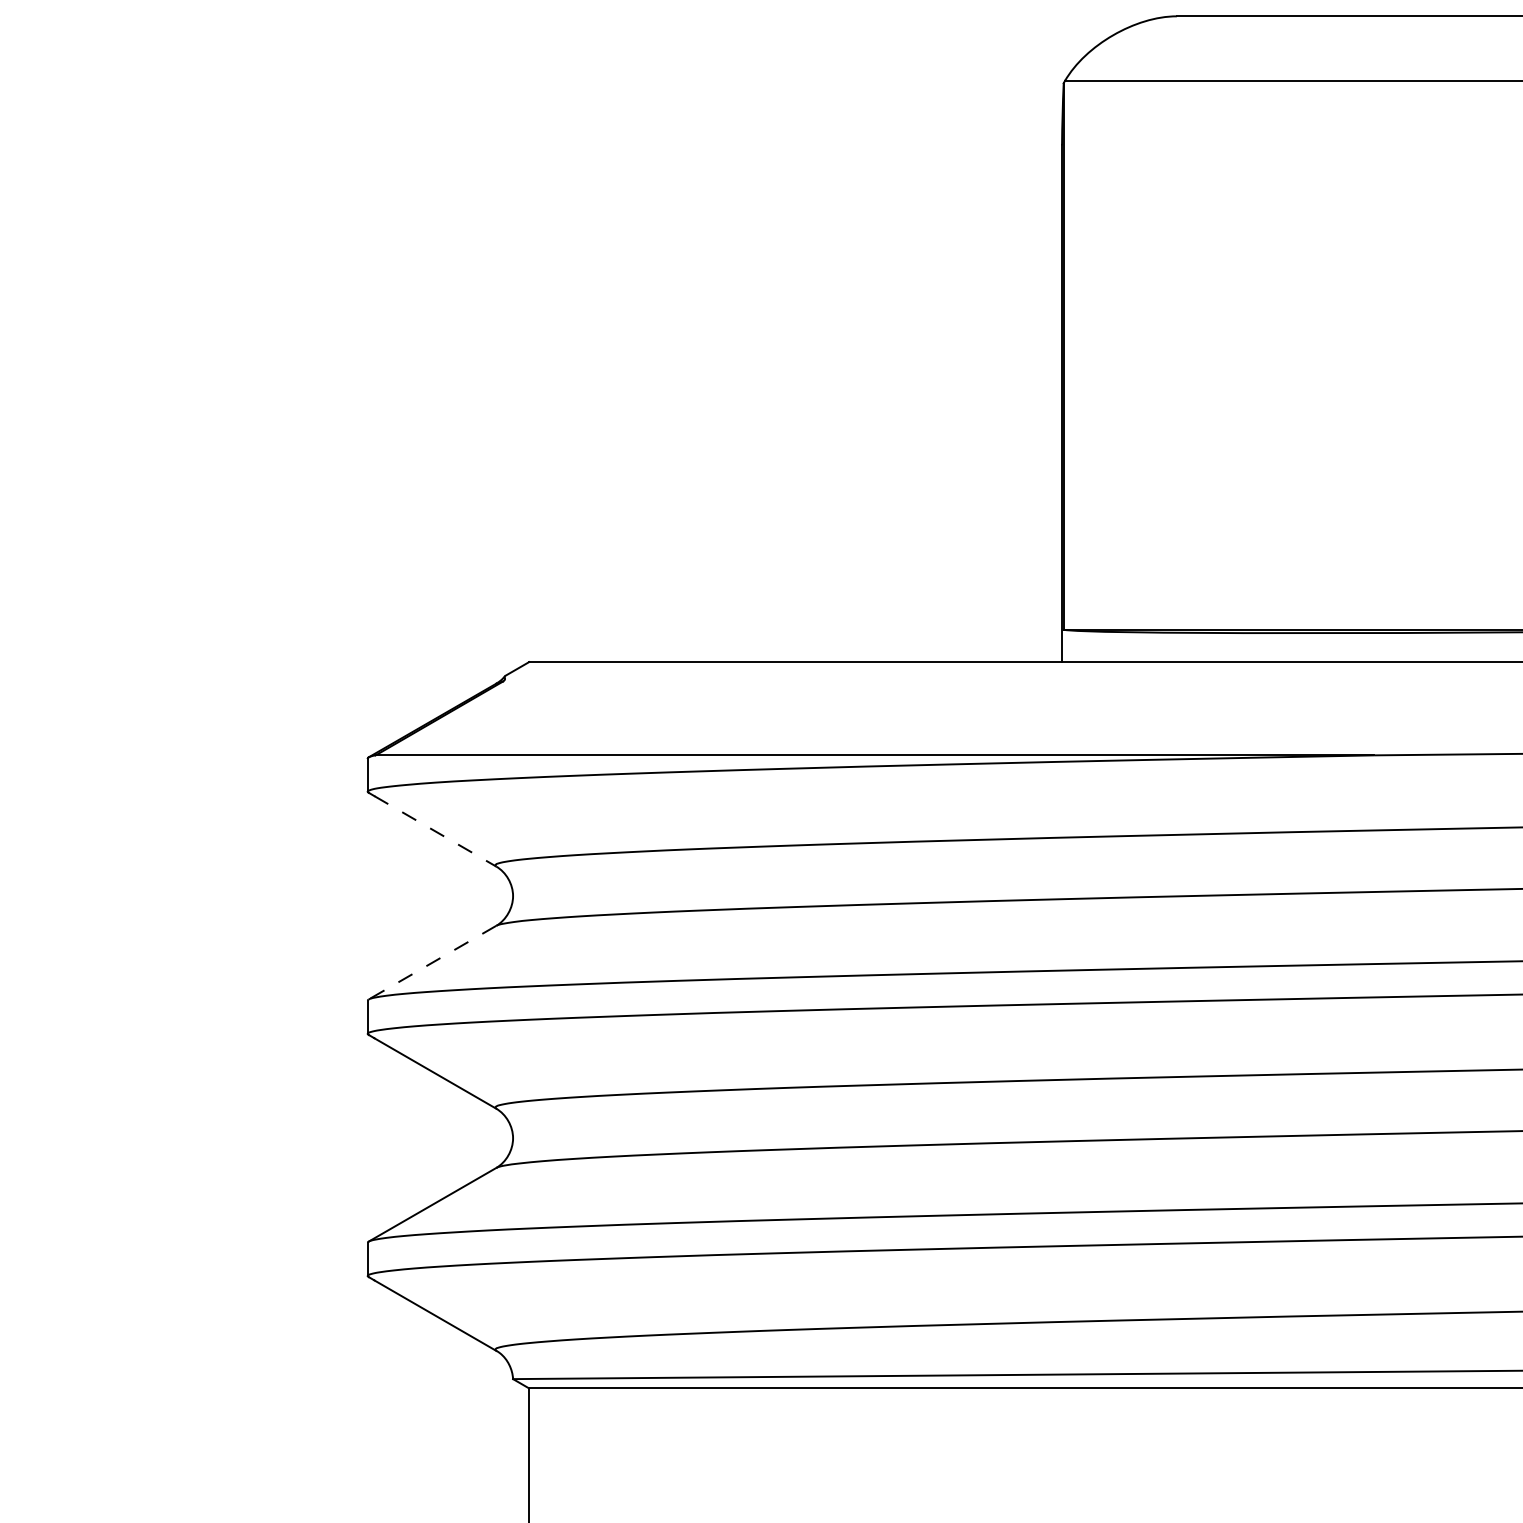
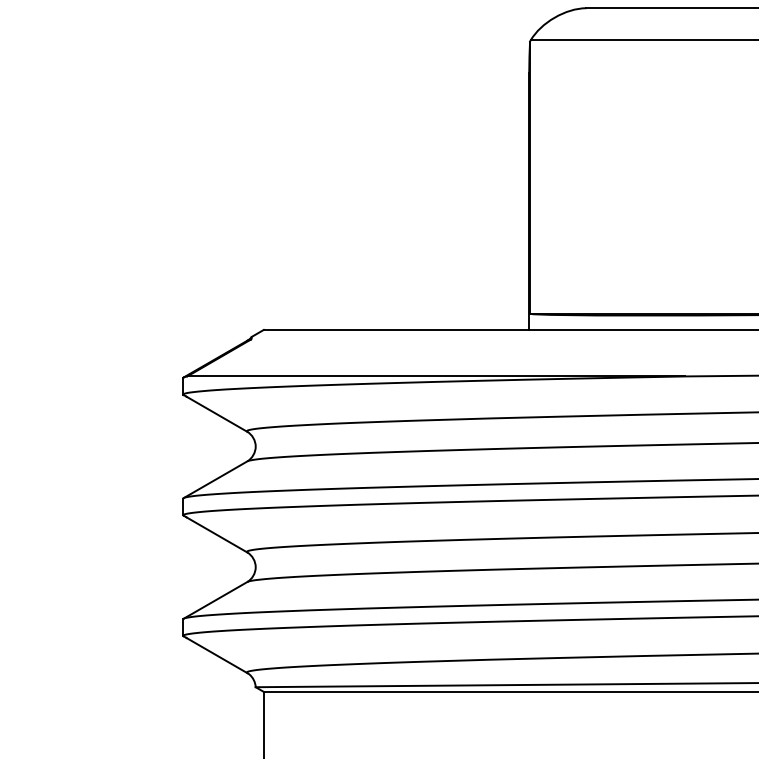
line: (436, 831) -> (217, 414), dashed -> solid
line: (432, 962) -> (215, 479), dashed -> solid

